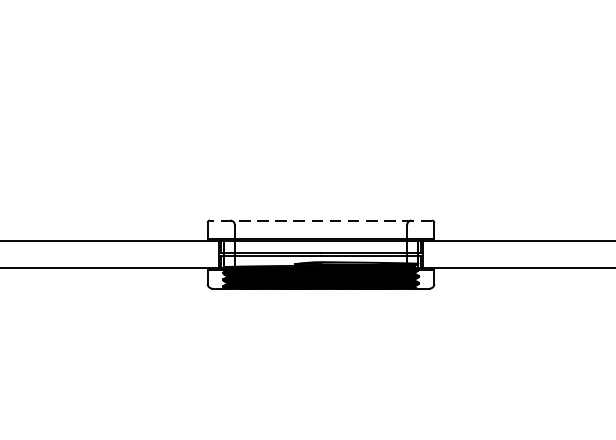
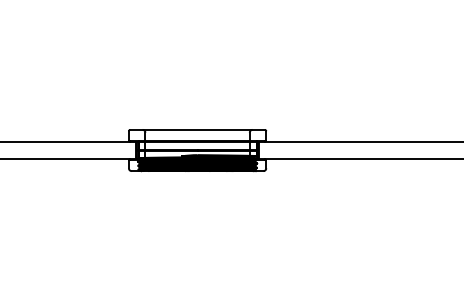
line: (320, 219) -> (197, 129), dashed -> solid

